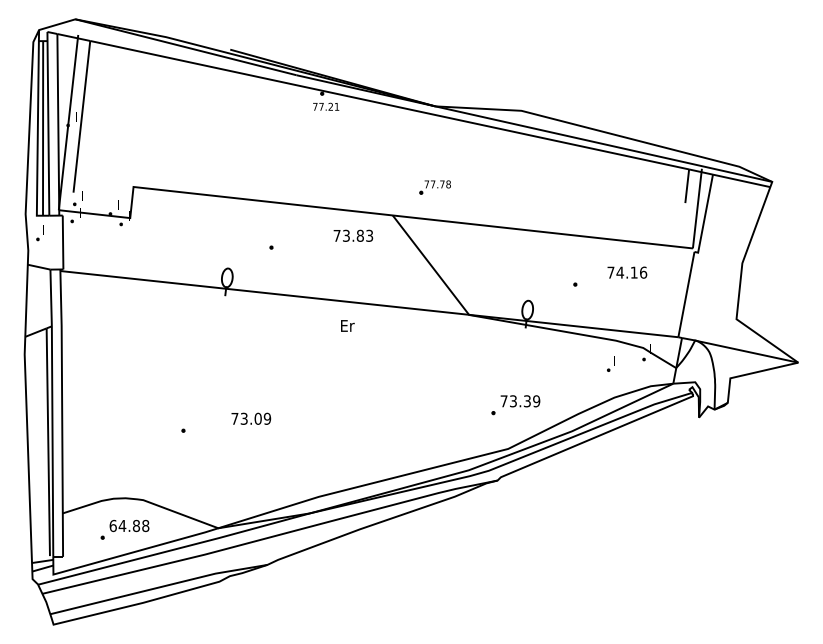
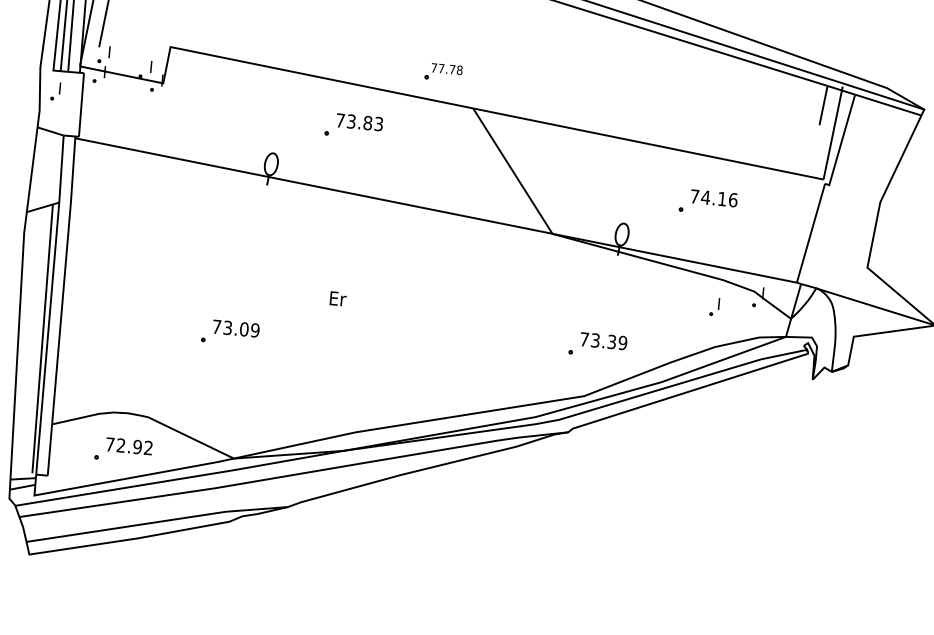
part: (434, 187) -> (442, 72), moved
text: (353, 235) -> (359, 121), moved
text: (627, 272) -> (714, 198), moved
text: (347, 325) -> (337, 298), moved
text: (251, 418) -> (236, 328), moved
text: (129, 525) -> (129, 445), 64.88 -> 72.92

